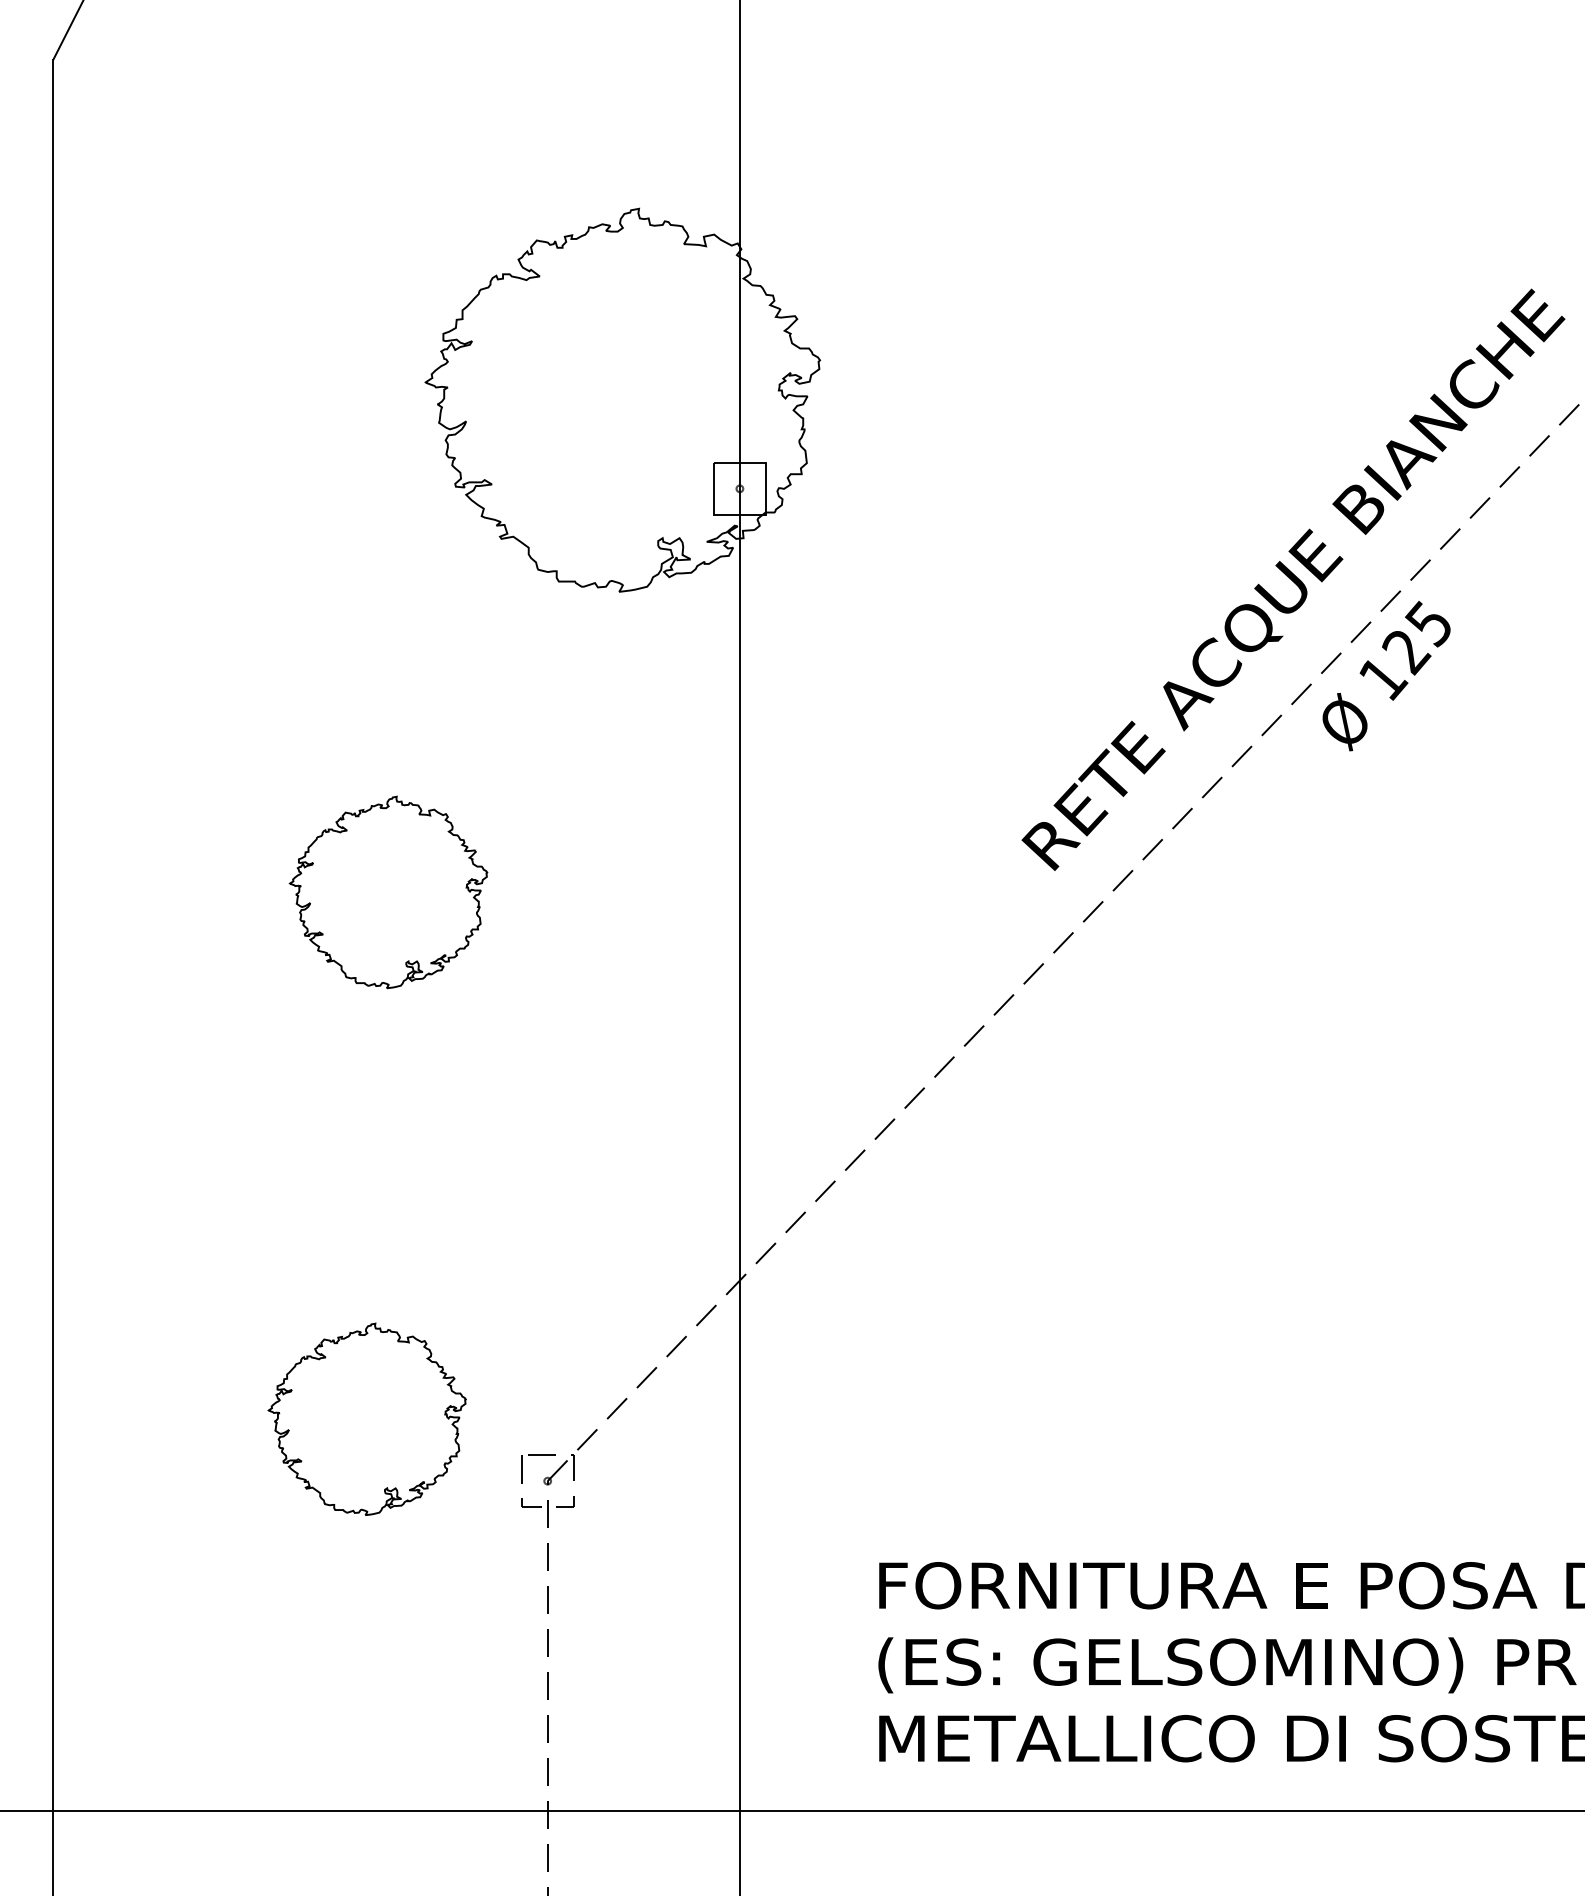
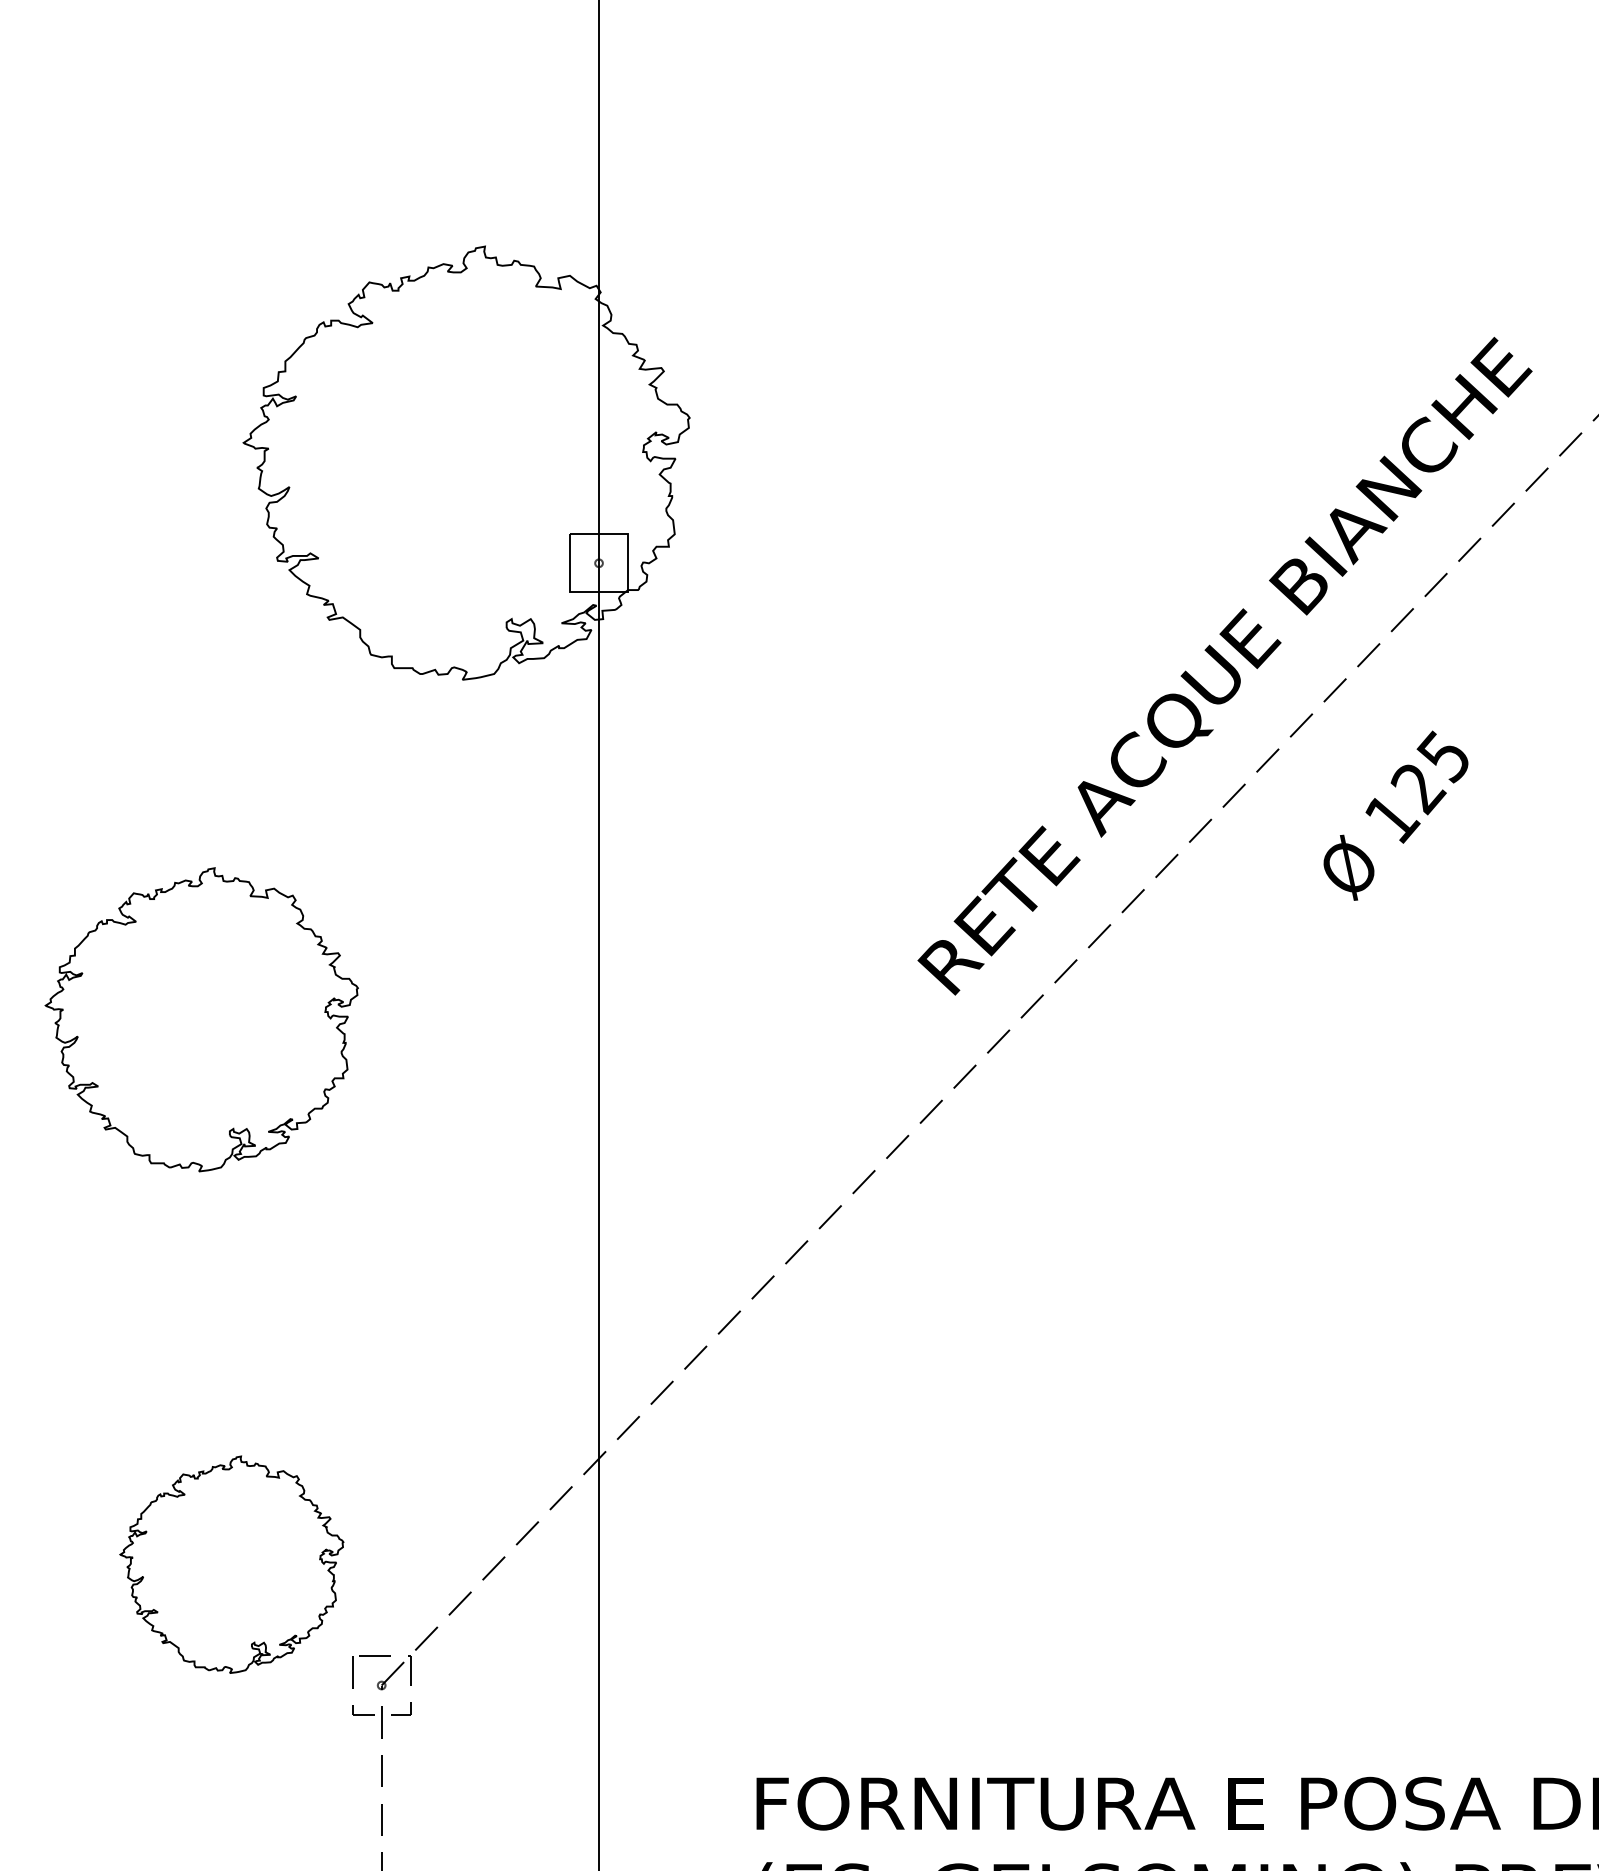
text: (1386, 676) -> (1395, 816), moved
part: (388, 892) -> (201, 1019), size x1.4
part: (366, 1418) -> (231, 1563), moved

